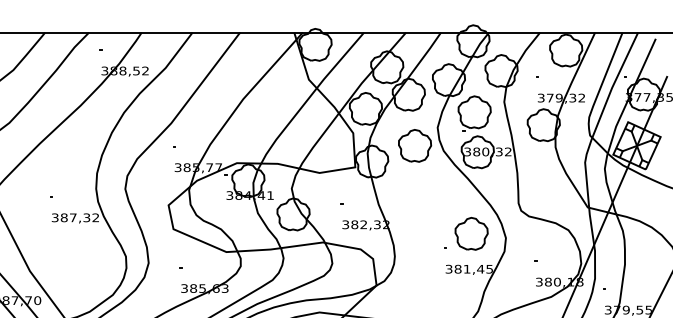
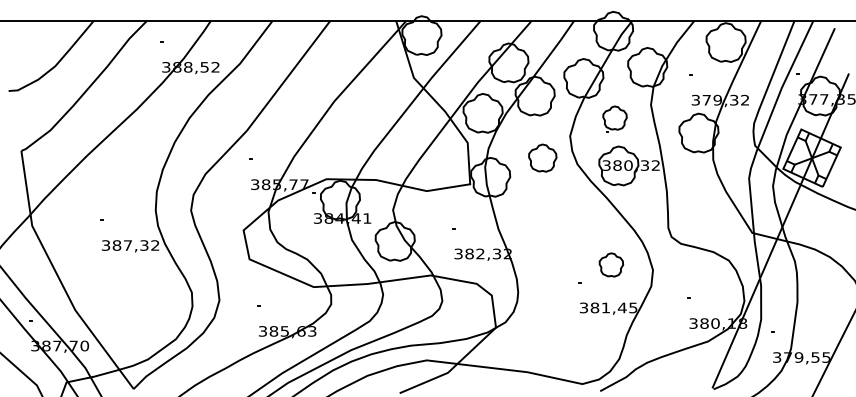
part: (474, 113) -> (614, 118), size x0.6
part: (414, 145) -> (542, 157), size x0.7
part: (471, 233) -> (611, 264), size x0.6

